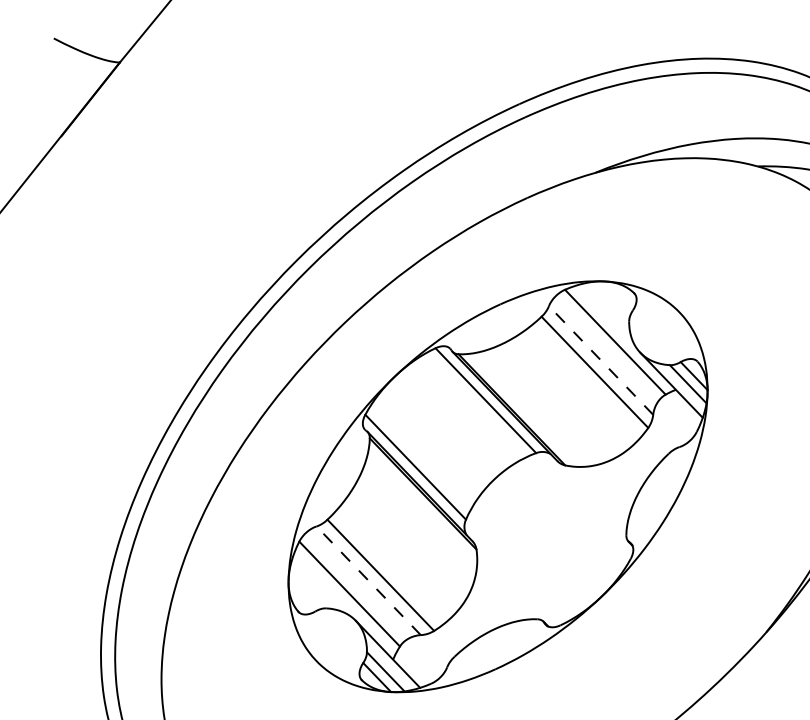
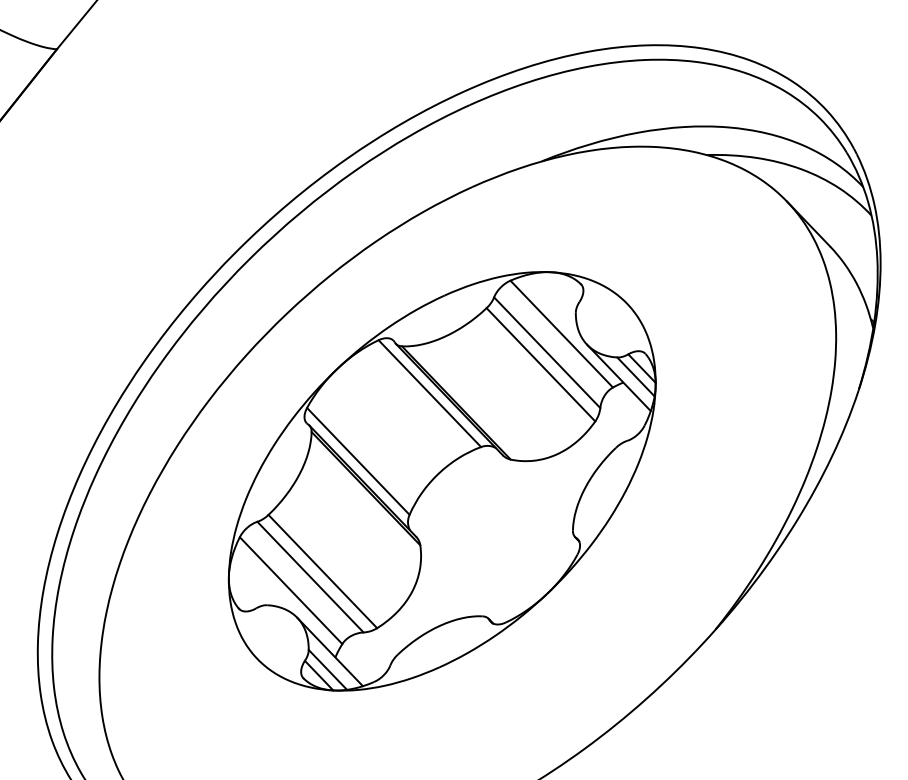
line: (601, 360) -> (547, 352), dashed -> solid
line: (368, 581) -> (310, 577), dashed -> solid

